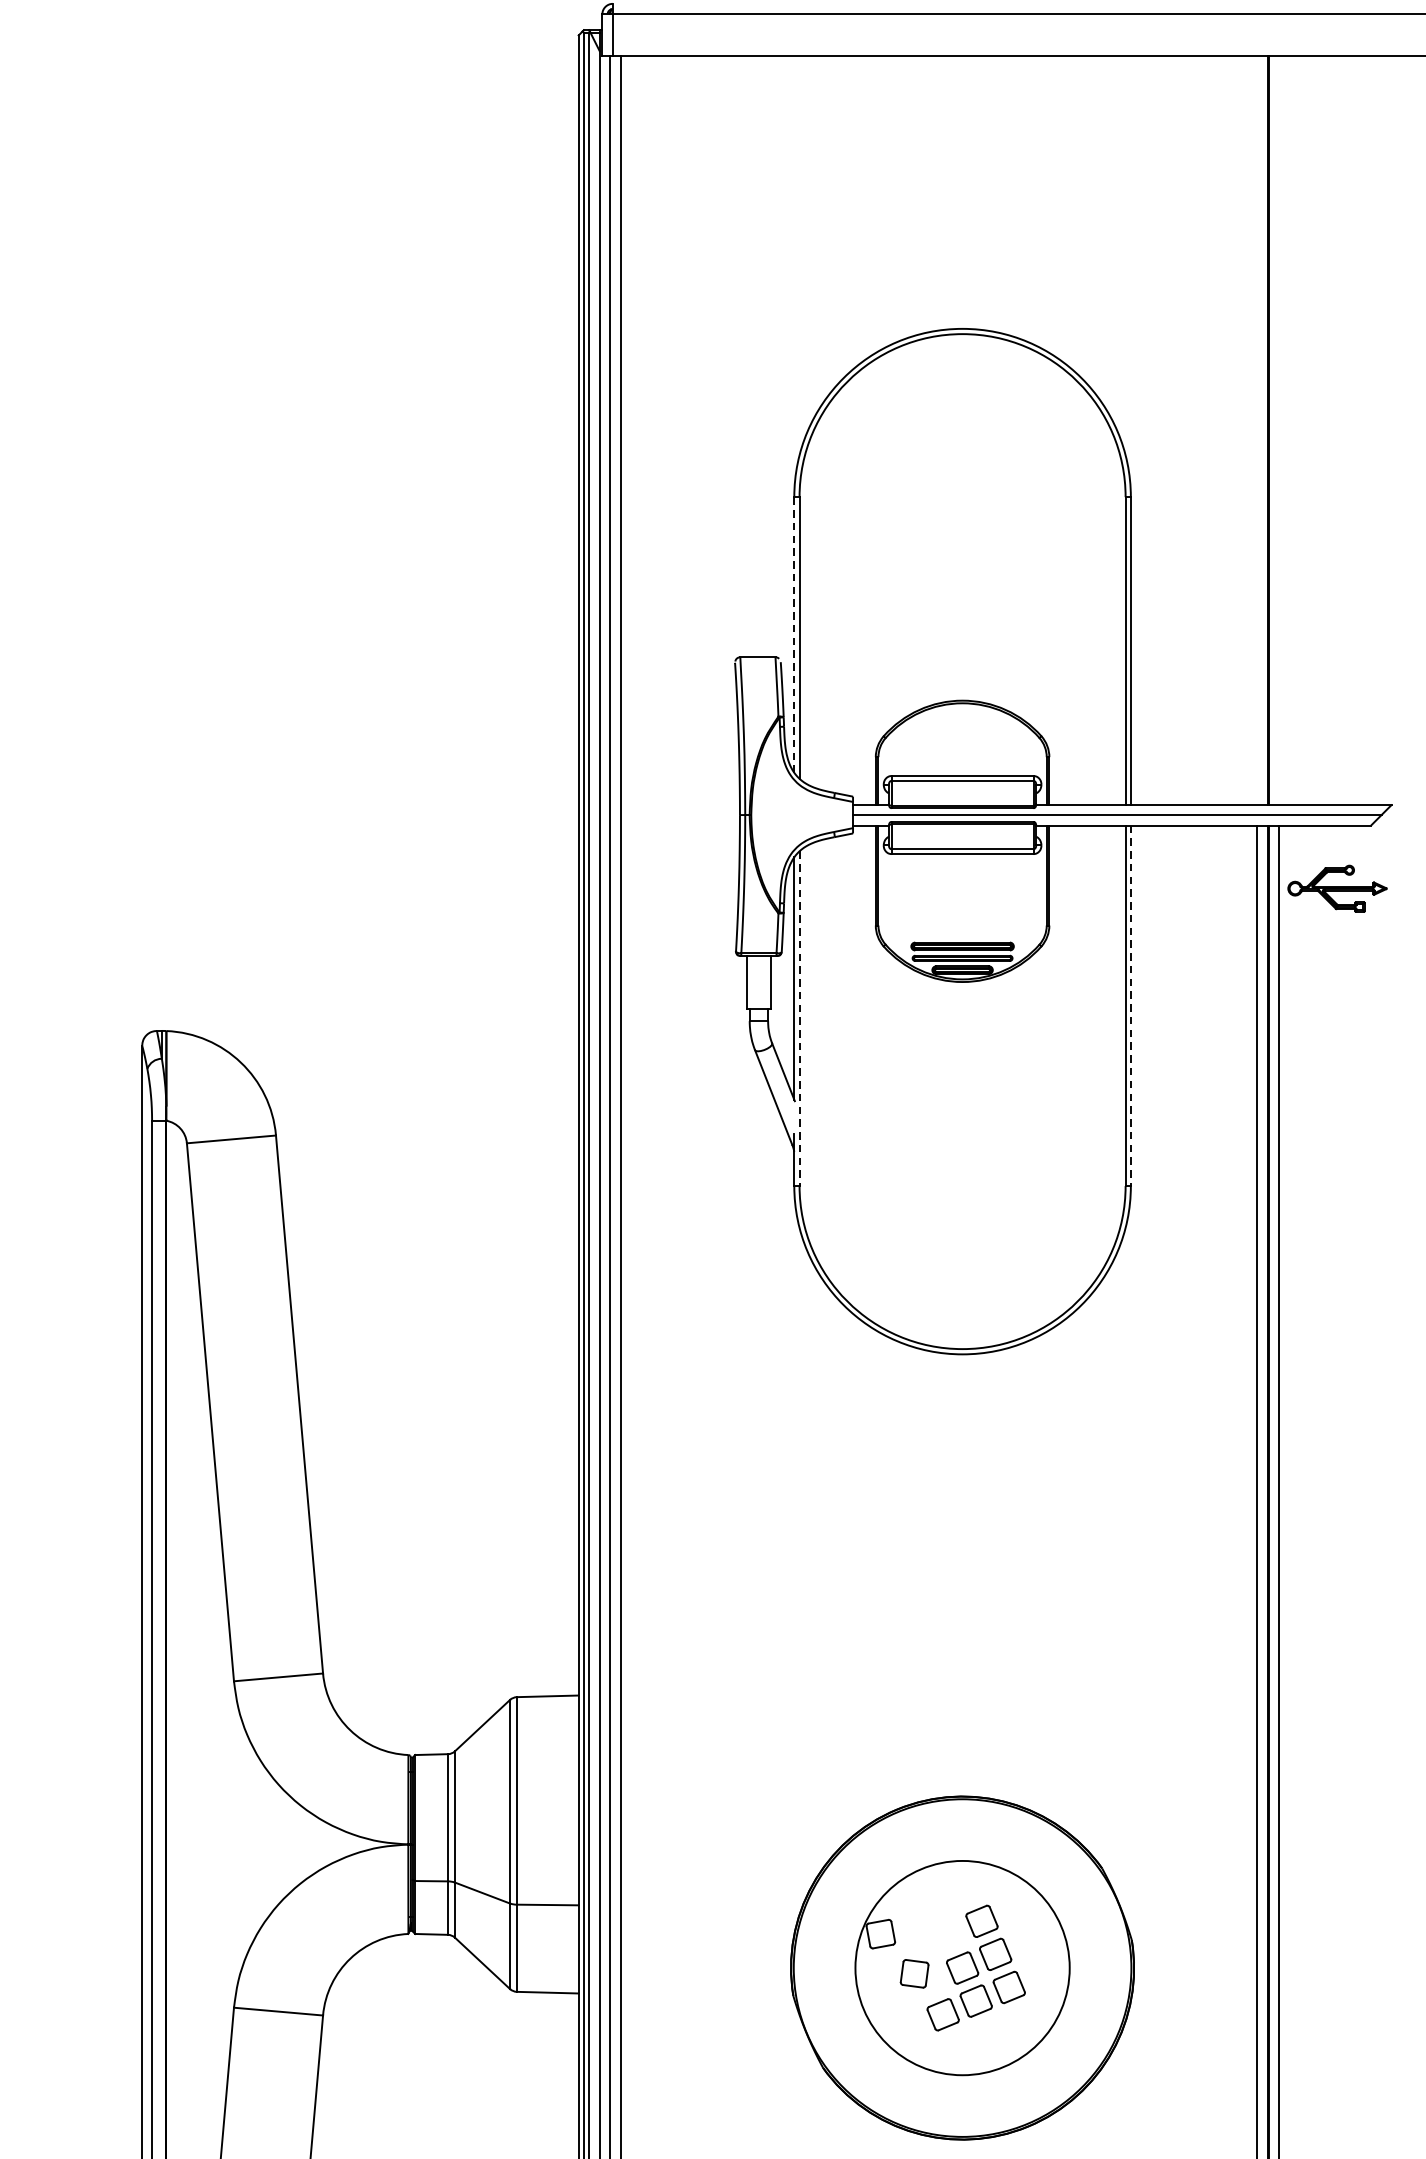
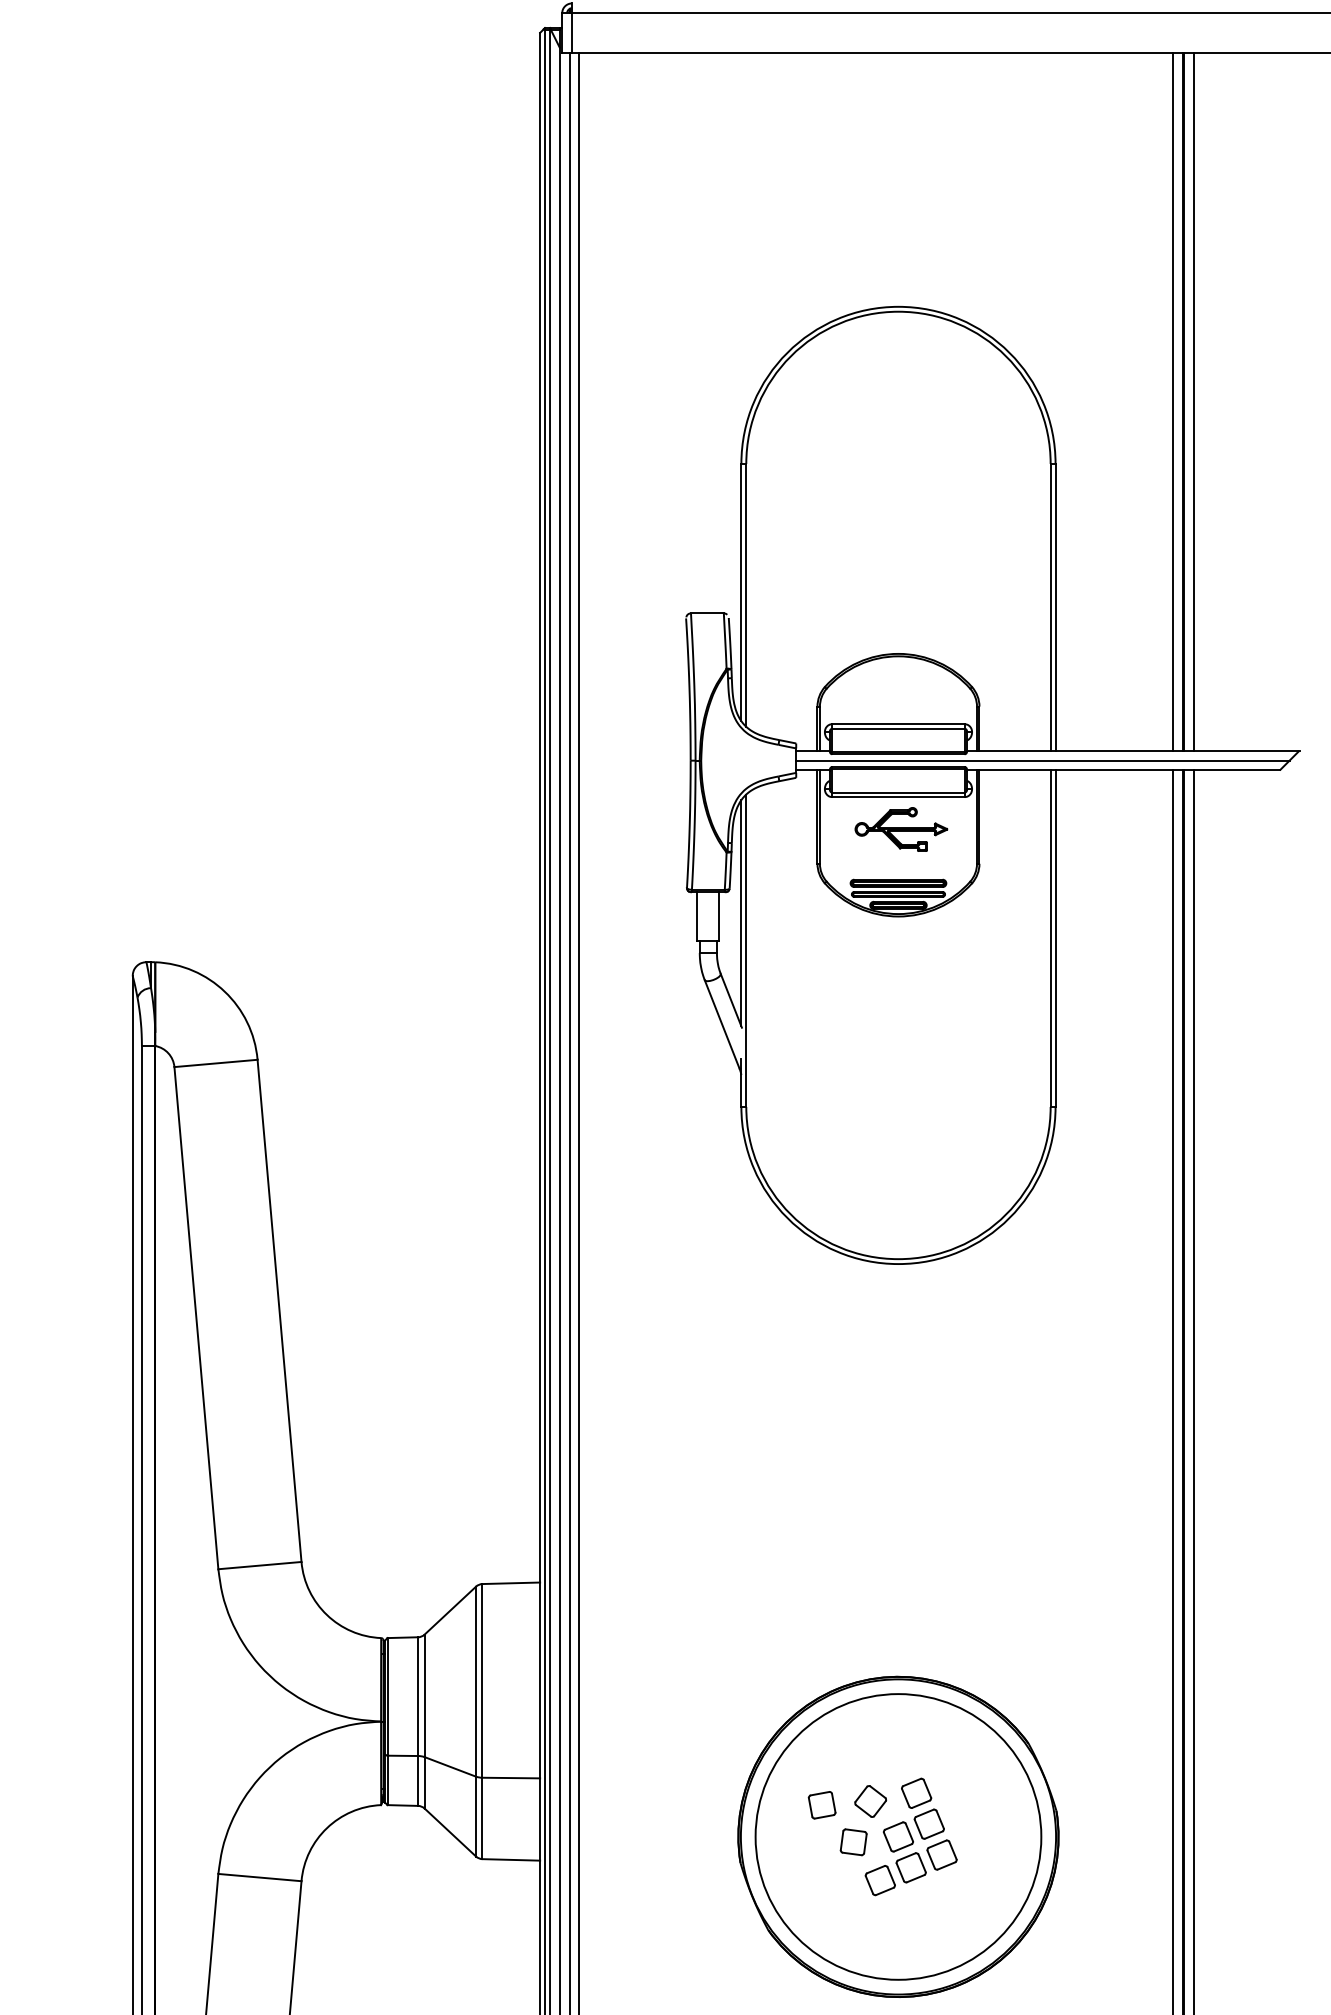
line: (1257, 430) -> (1173, 401), added
line: (1279, 430) -> (1194, 401), added
line: (794, 634) -> (741, 592), dashed -> solid
part: (1337, 888) -> (901, 829), moved
line: (1130, 1006) -> (1055, 939), dashed -> solid
line: (799, 1019) -> (746, 951), dashed -> solid
part: (932, 1930) -> (870, 1801), added
circle: (962, 1967) -> (898, 1836), size x1.43

